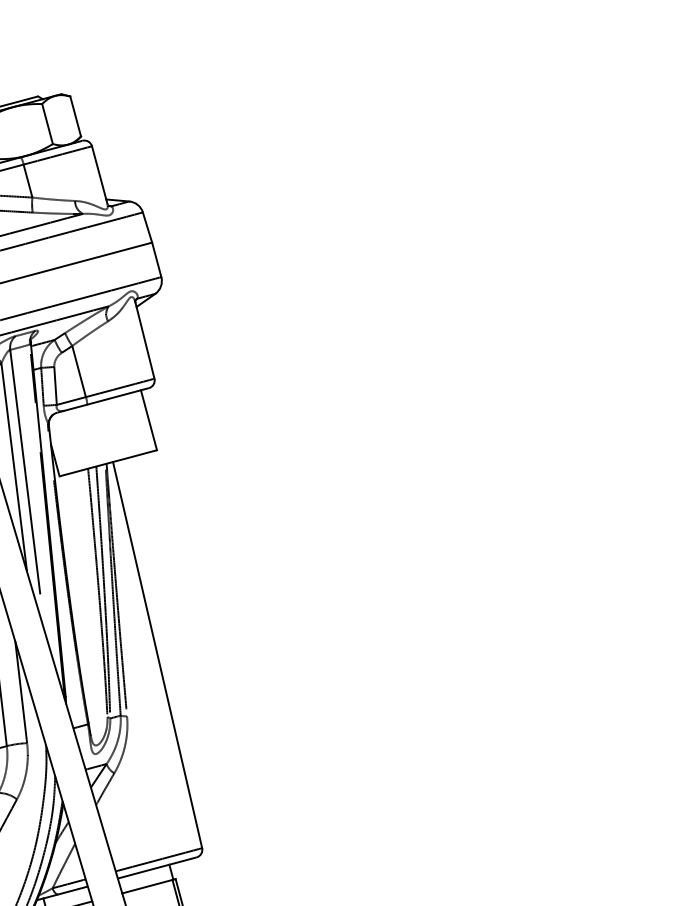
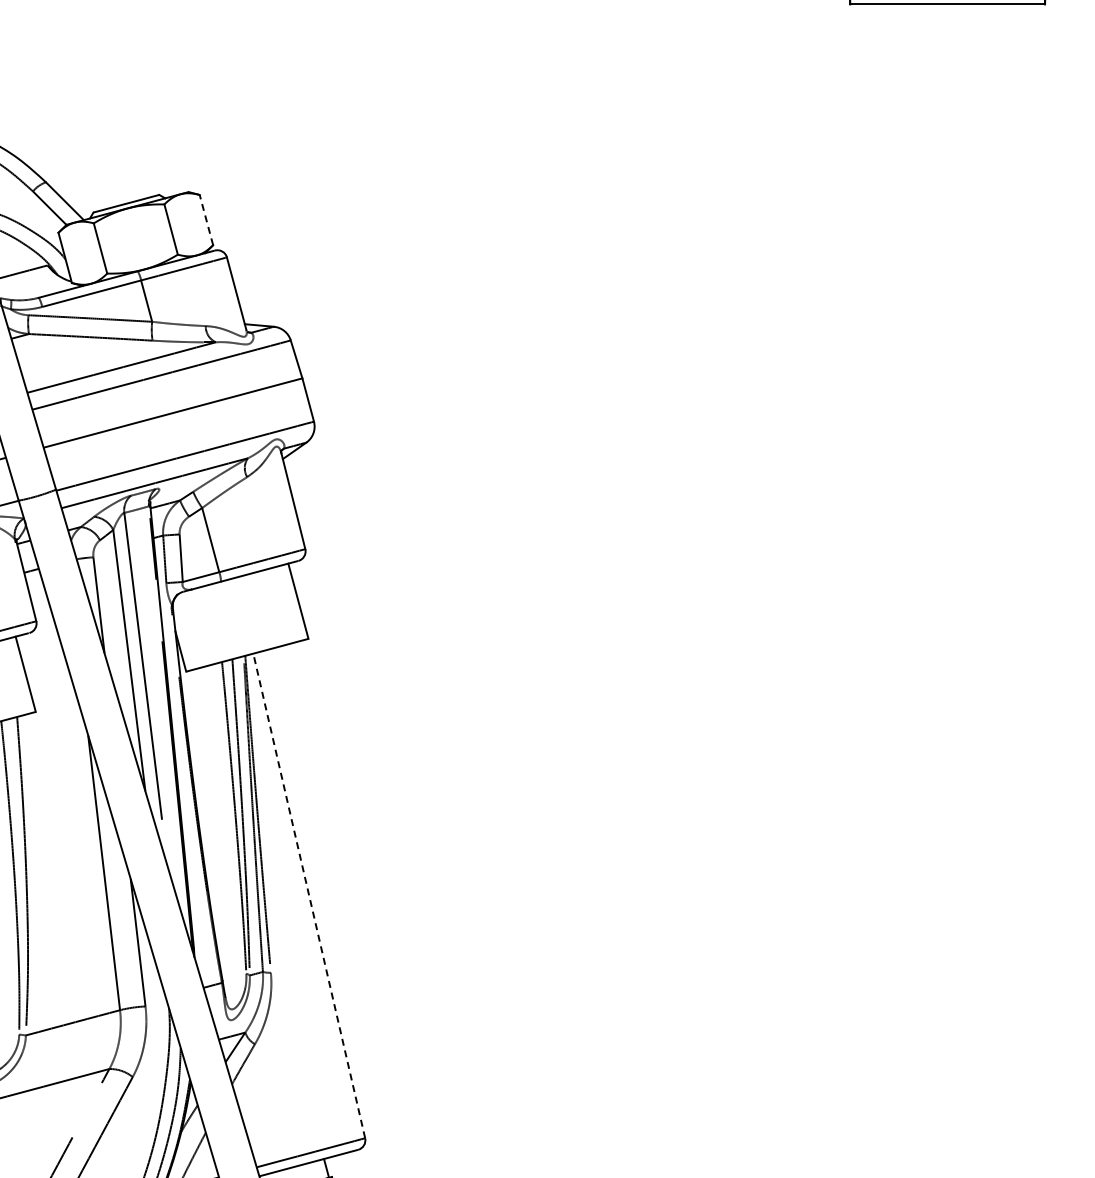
line: (75, 116) -> (206, 220), solid -> dashed
line: (157, 654) -> (309, 895), solid -> dashed

